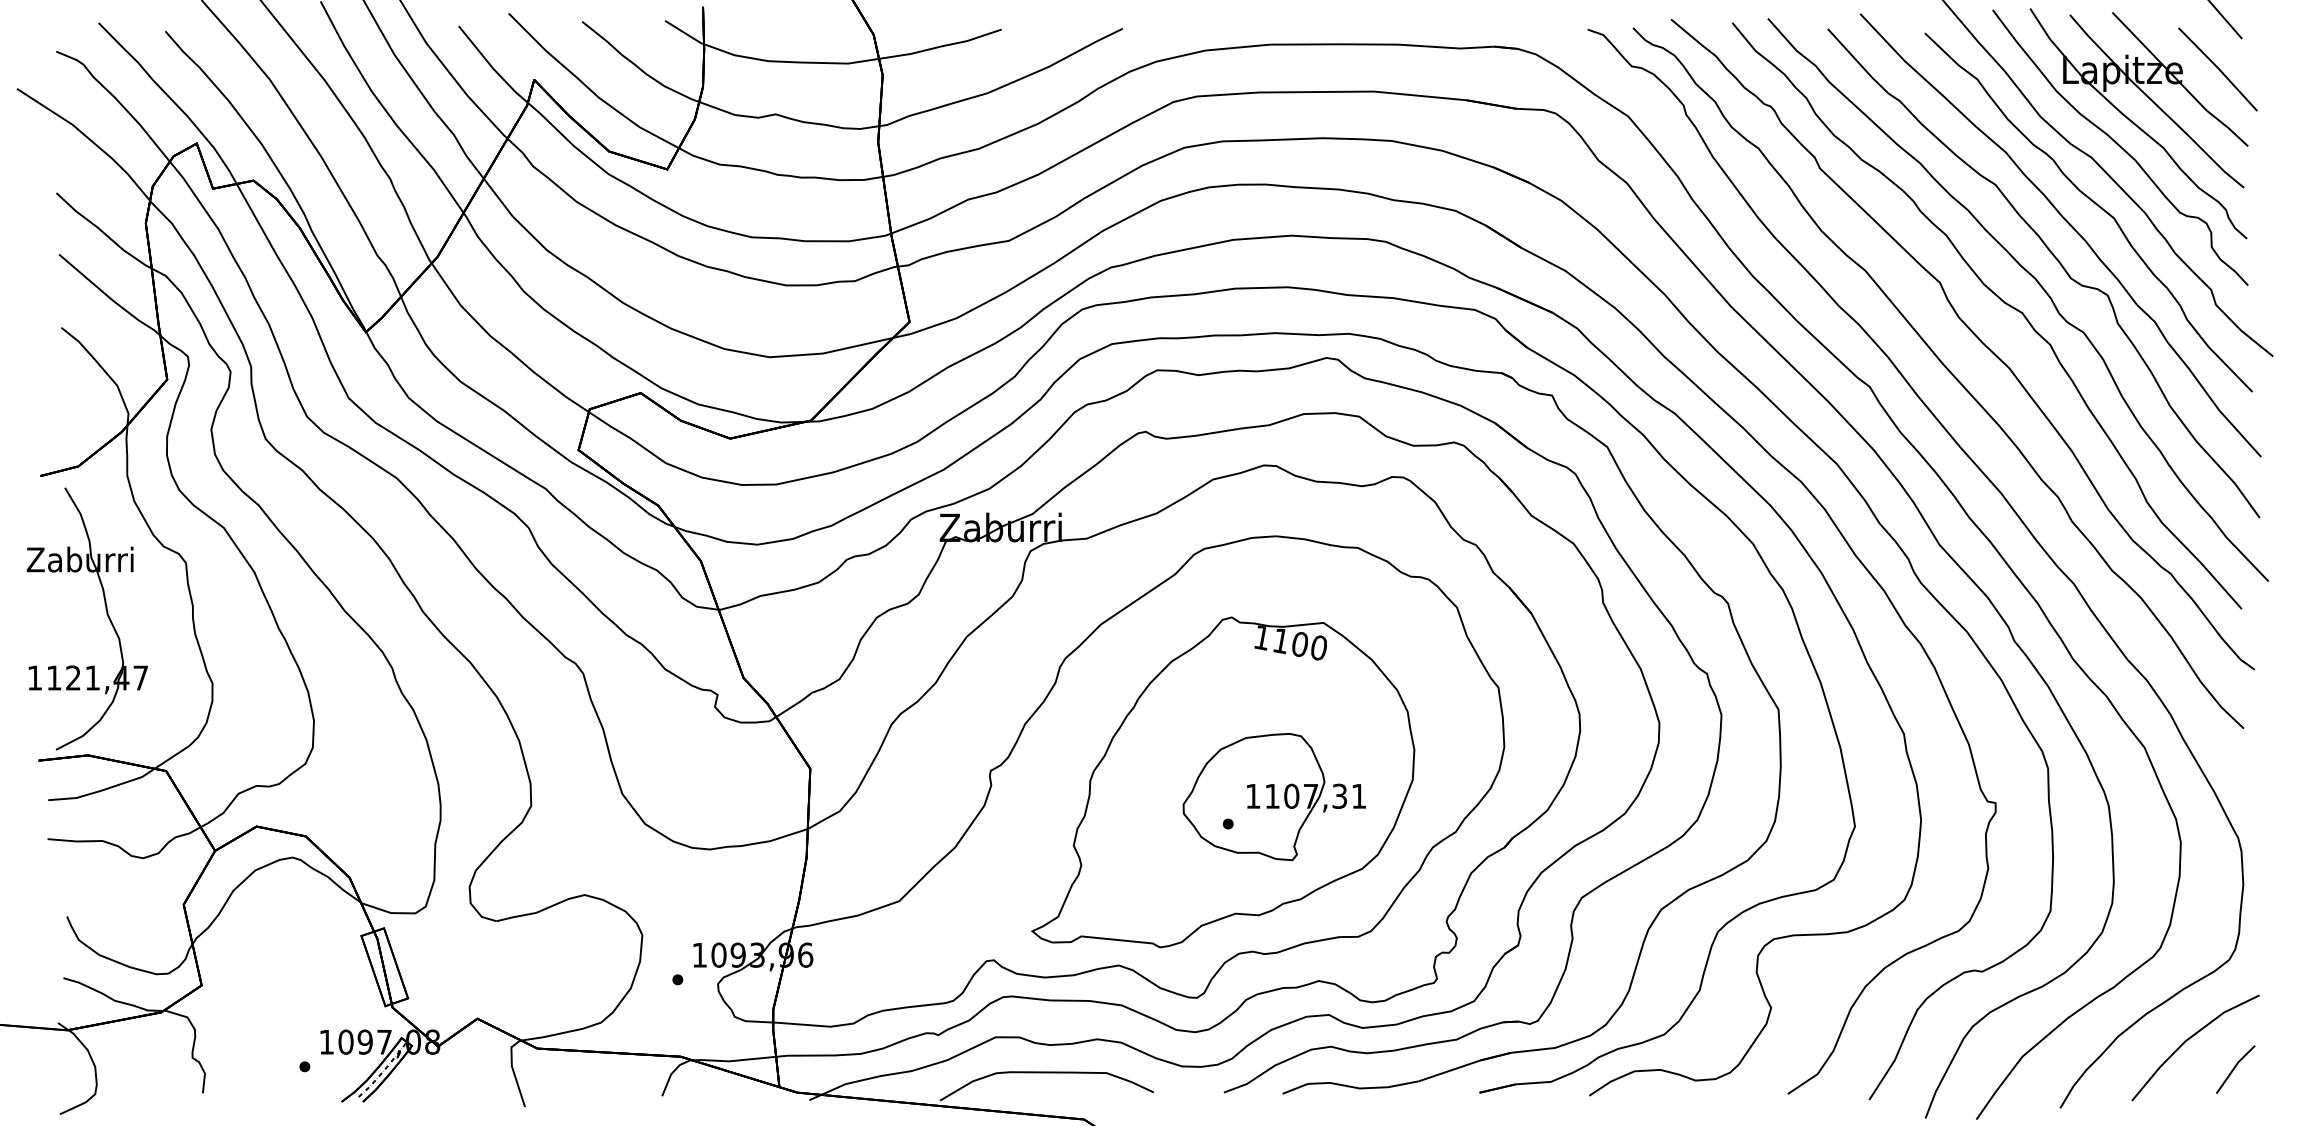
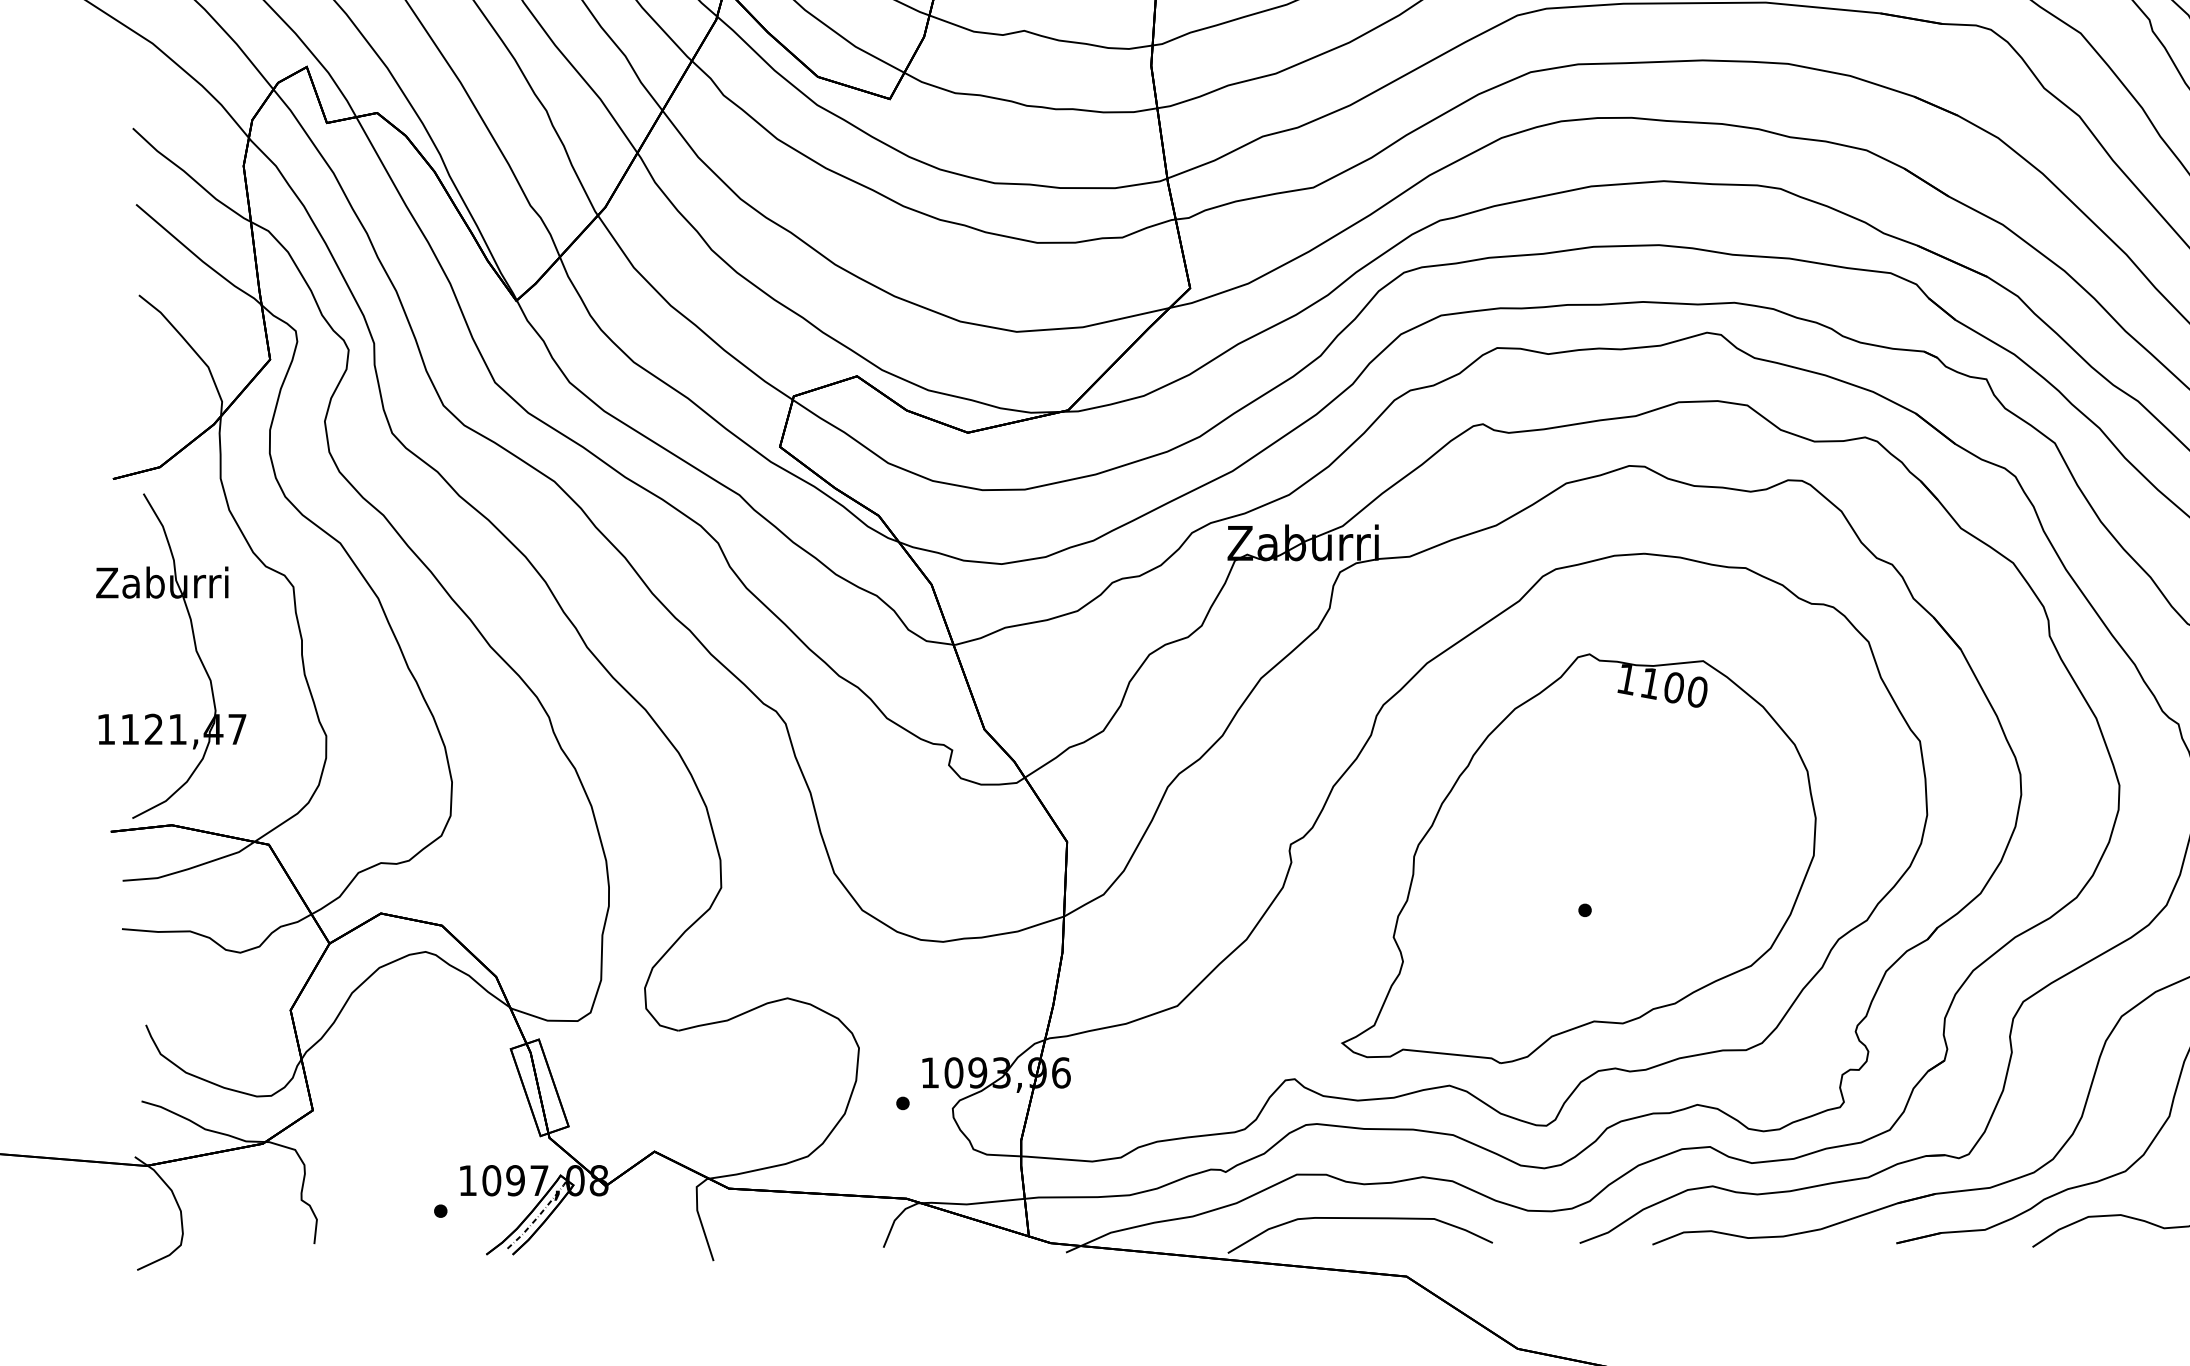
part: (1273, 797) -> (1641, 877), removed

